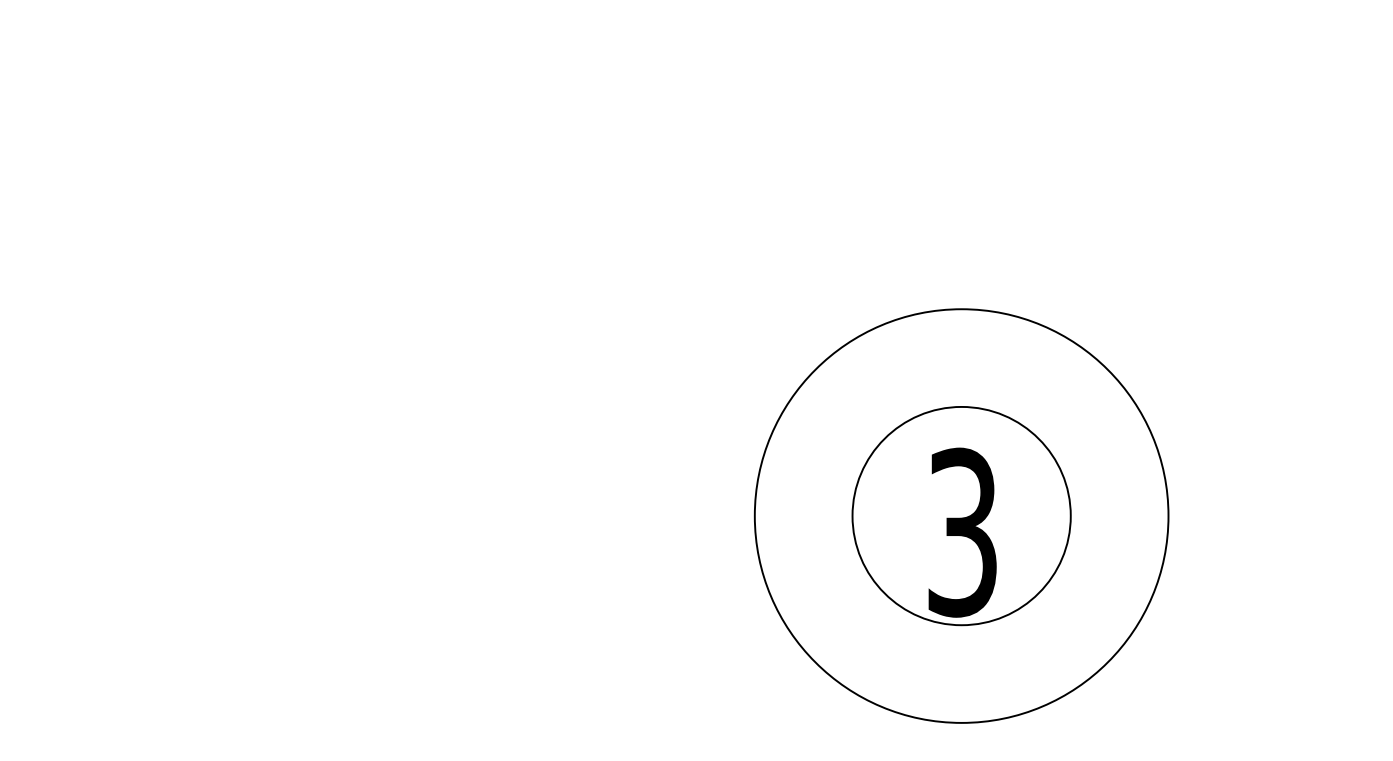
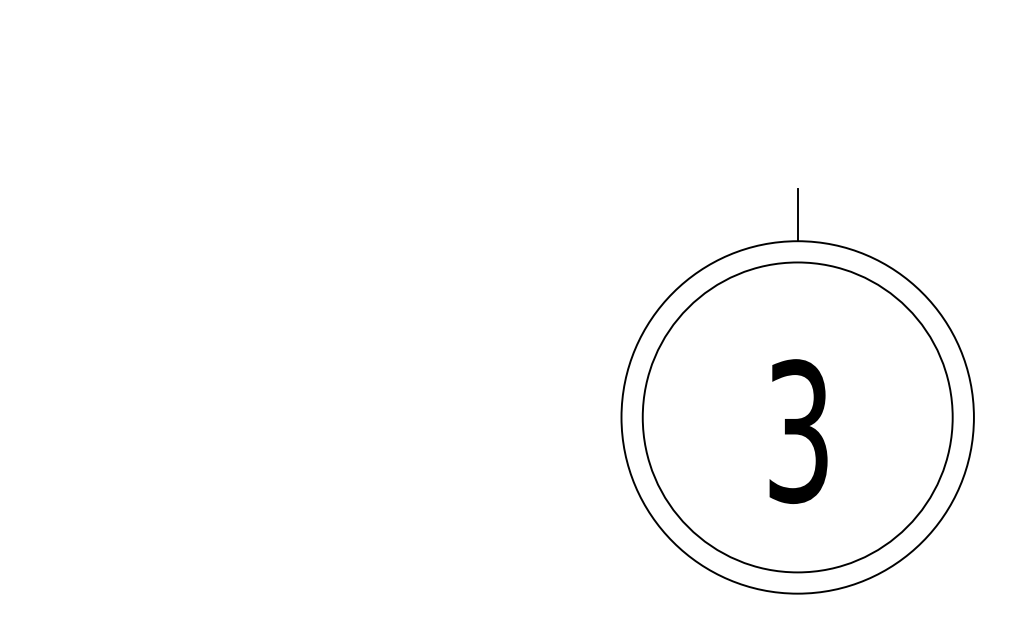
line: (961, 278) -> (797, 215), added
circle: (961, 515) -> (797, 416), size x1.67

